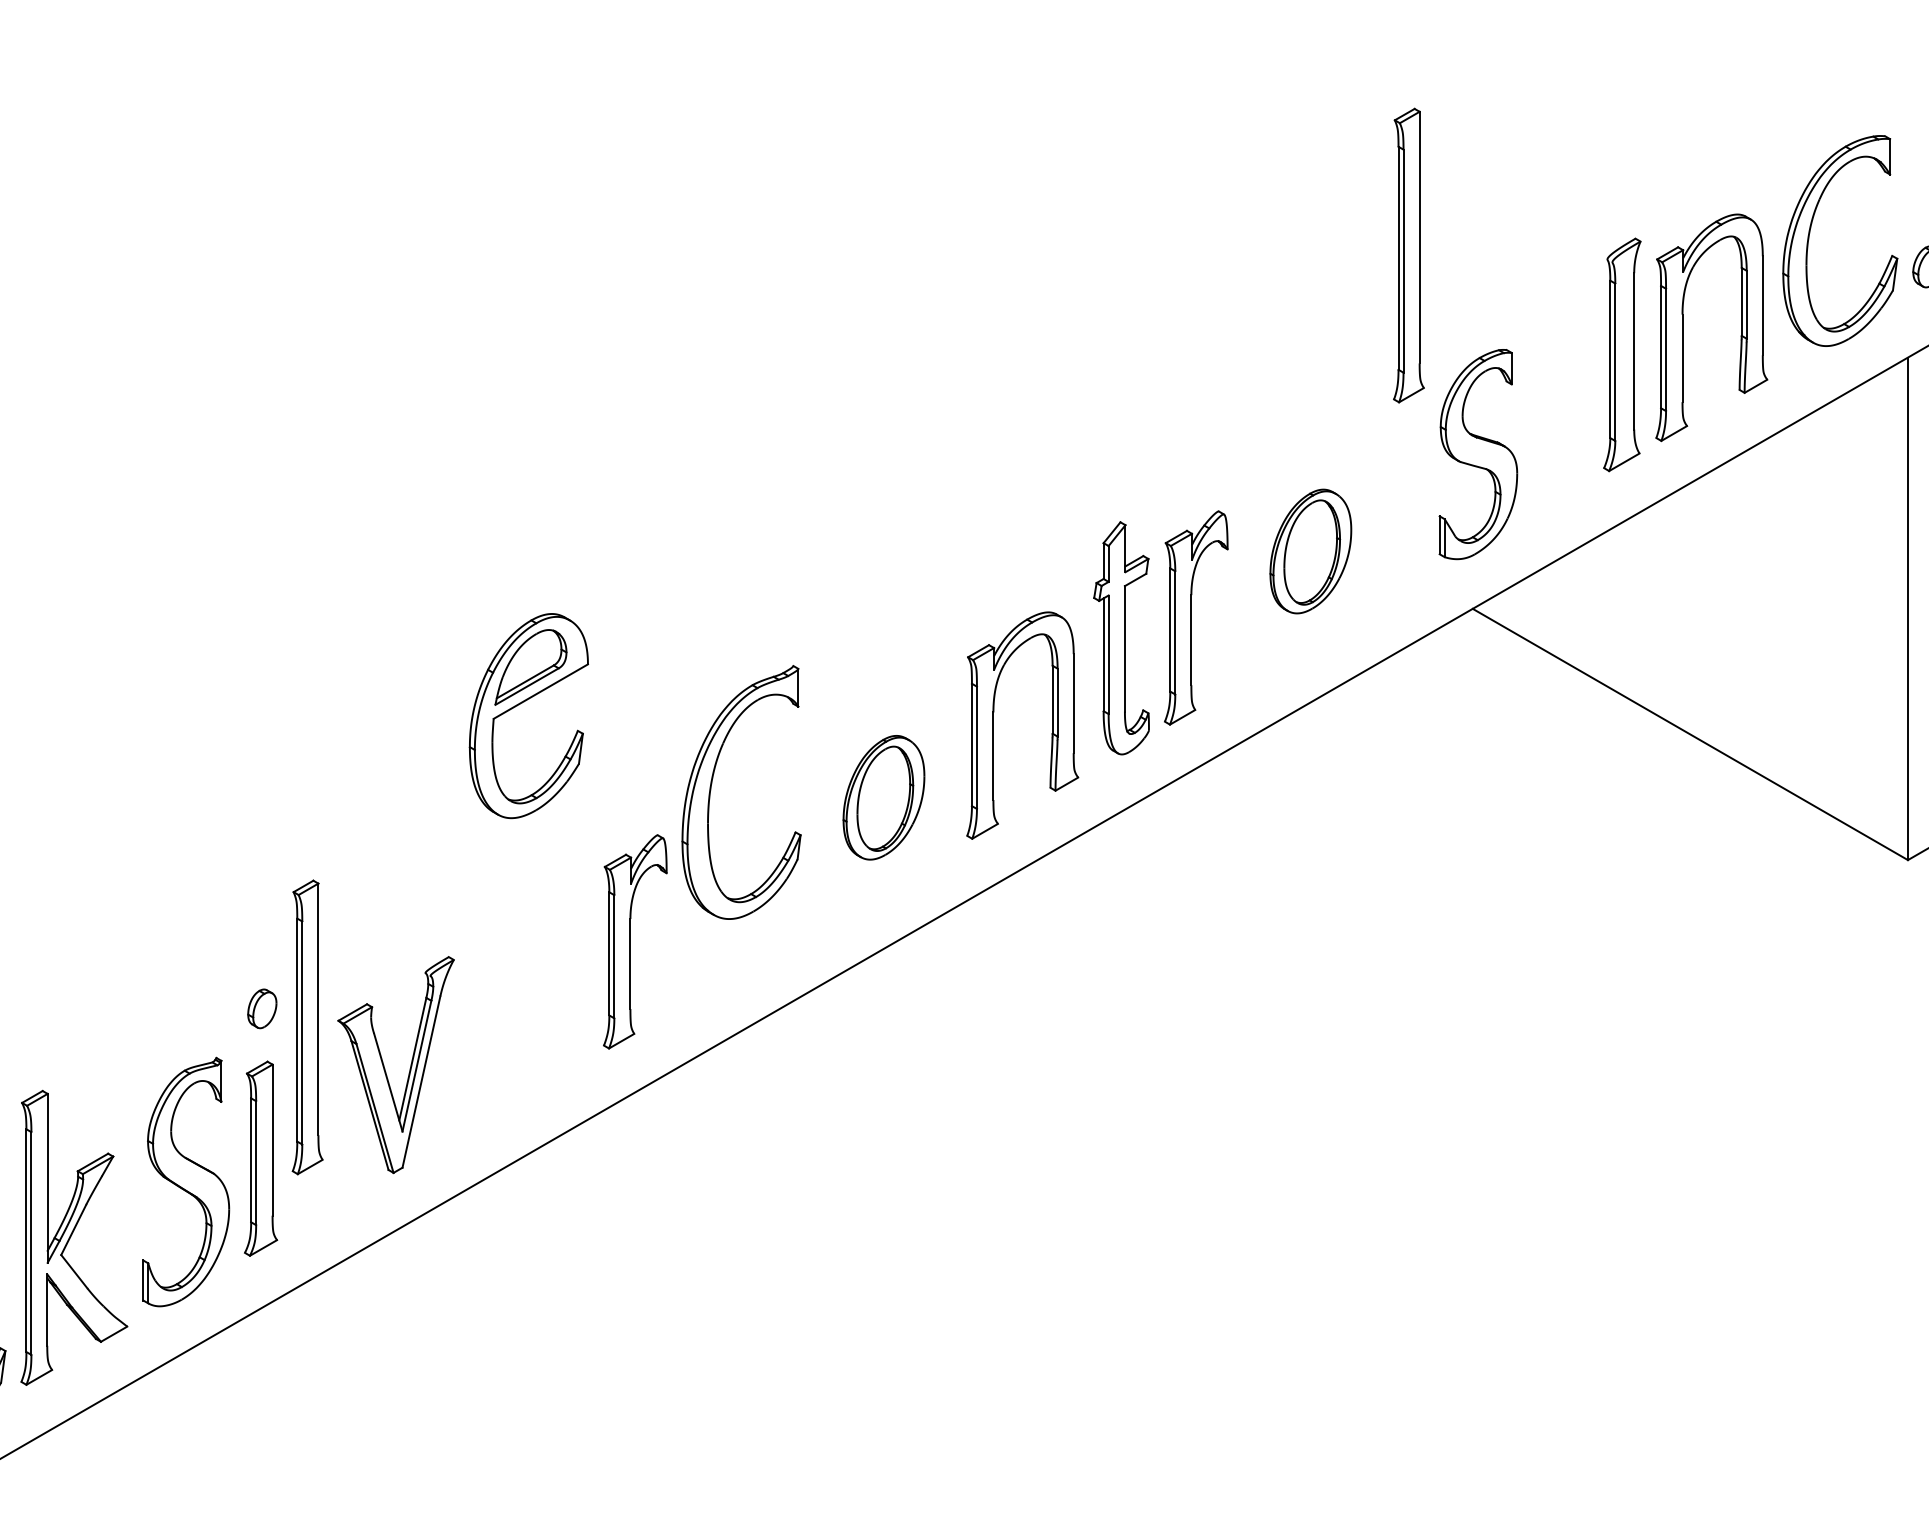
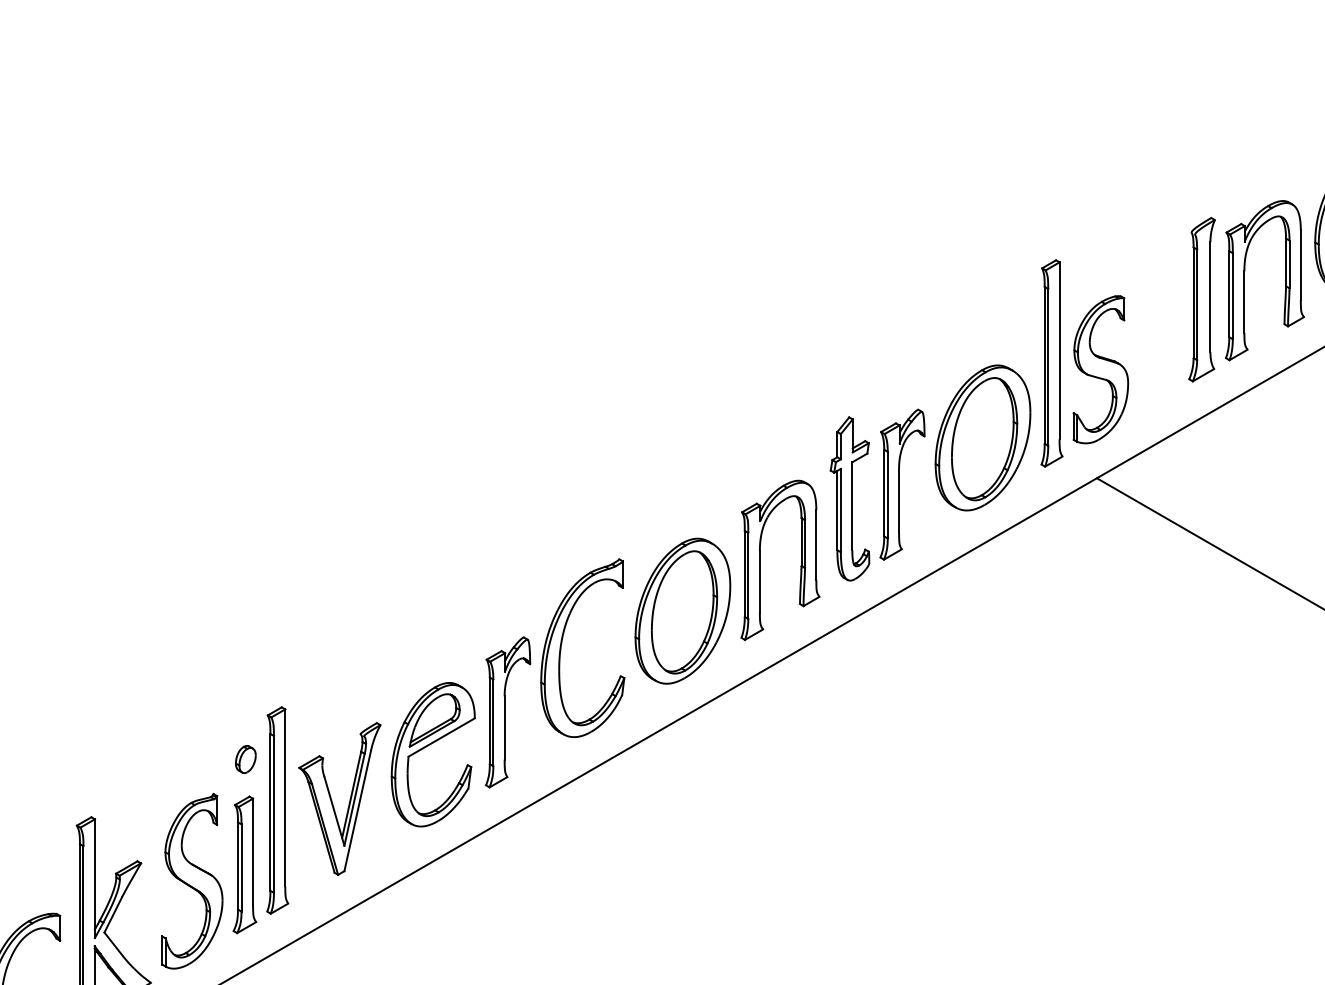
part: (1408, 255) -> (1051, 363), moved
part: (1310, 551) -> (982, 437), size x1.67
part: (522, 703) -> (428, 745), moved
part: (711, 790) -> (561, 646), moved
part: (883, 797) -> (682, 610), size x1.67
part: (307, 1027) -> (277, 810), moved

